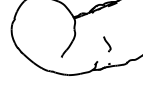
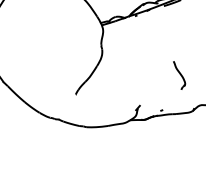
part: (107, 44) -> (179, 75), moved

